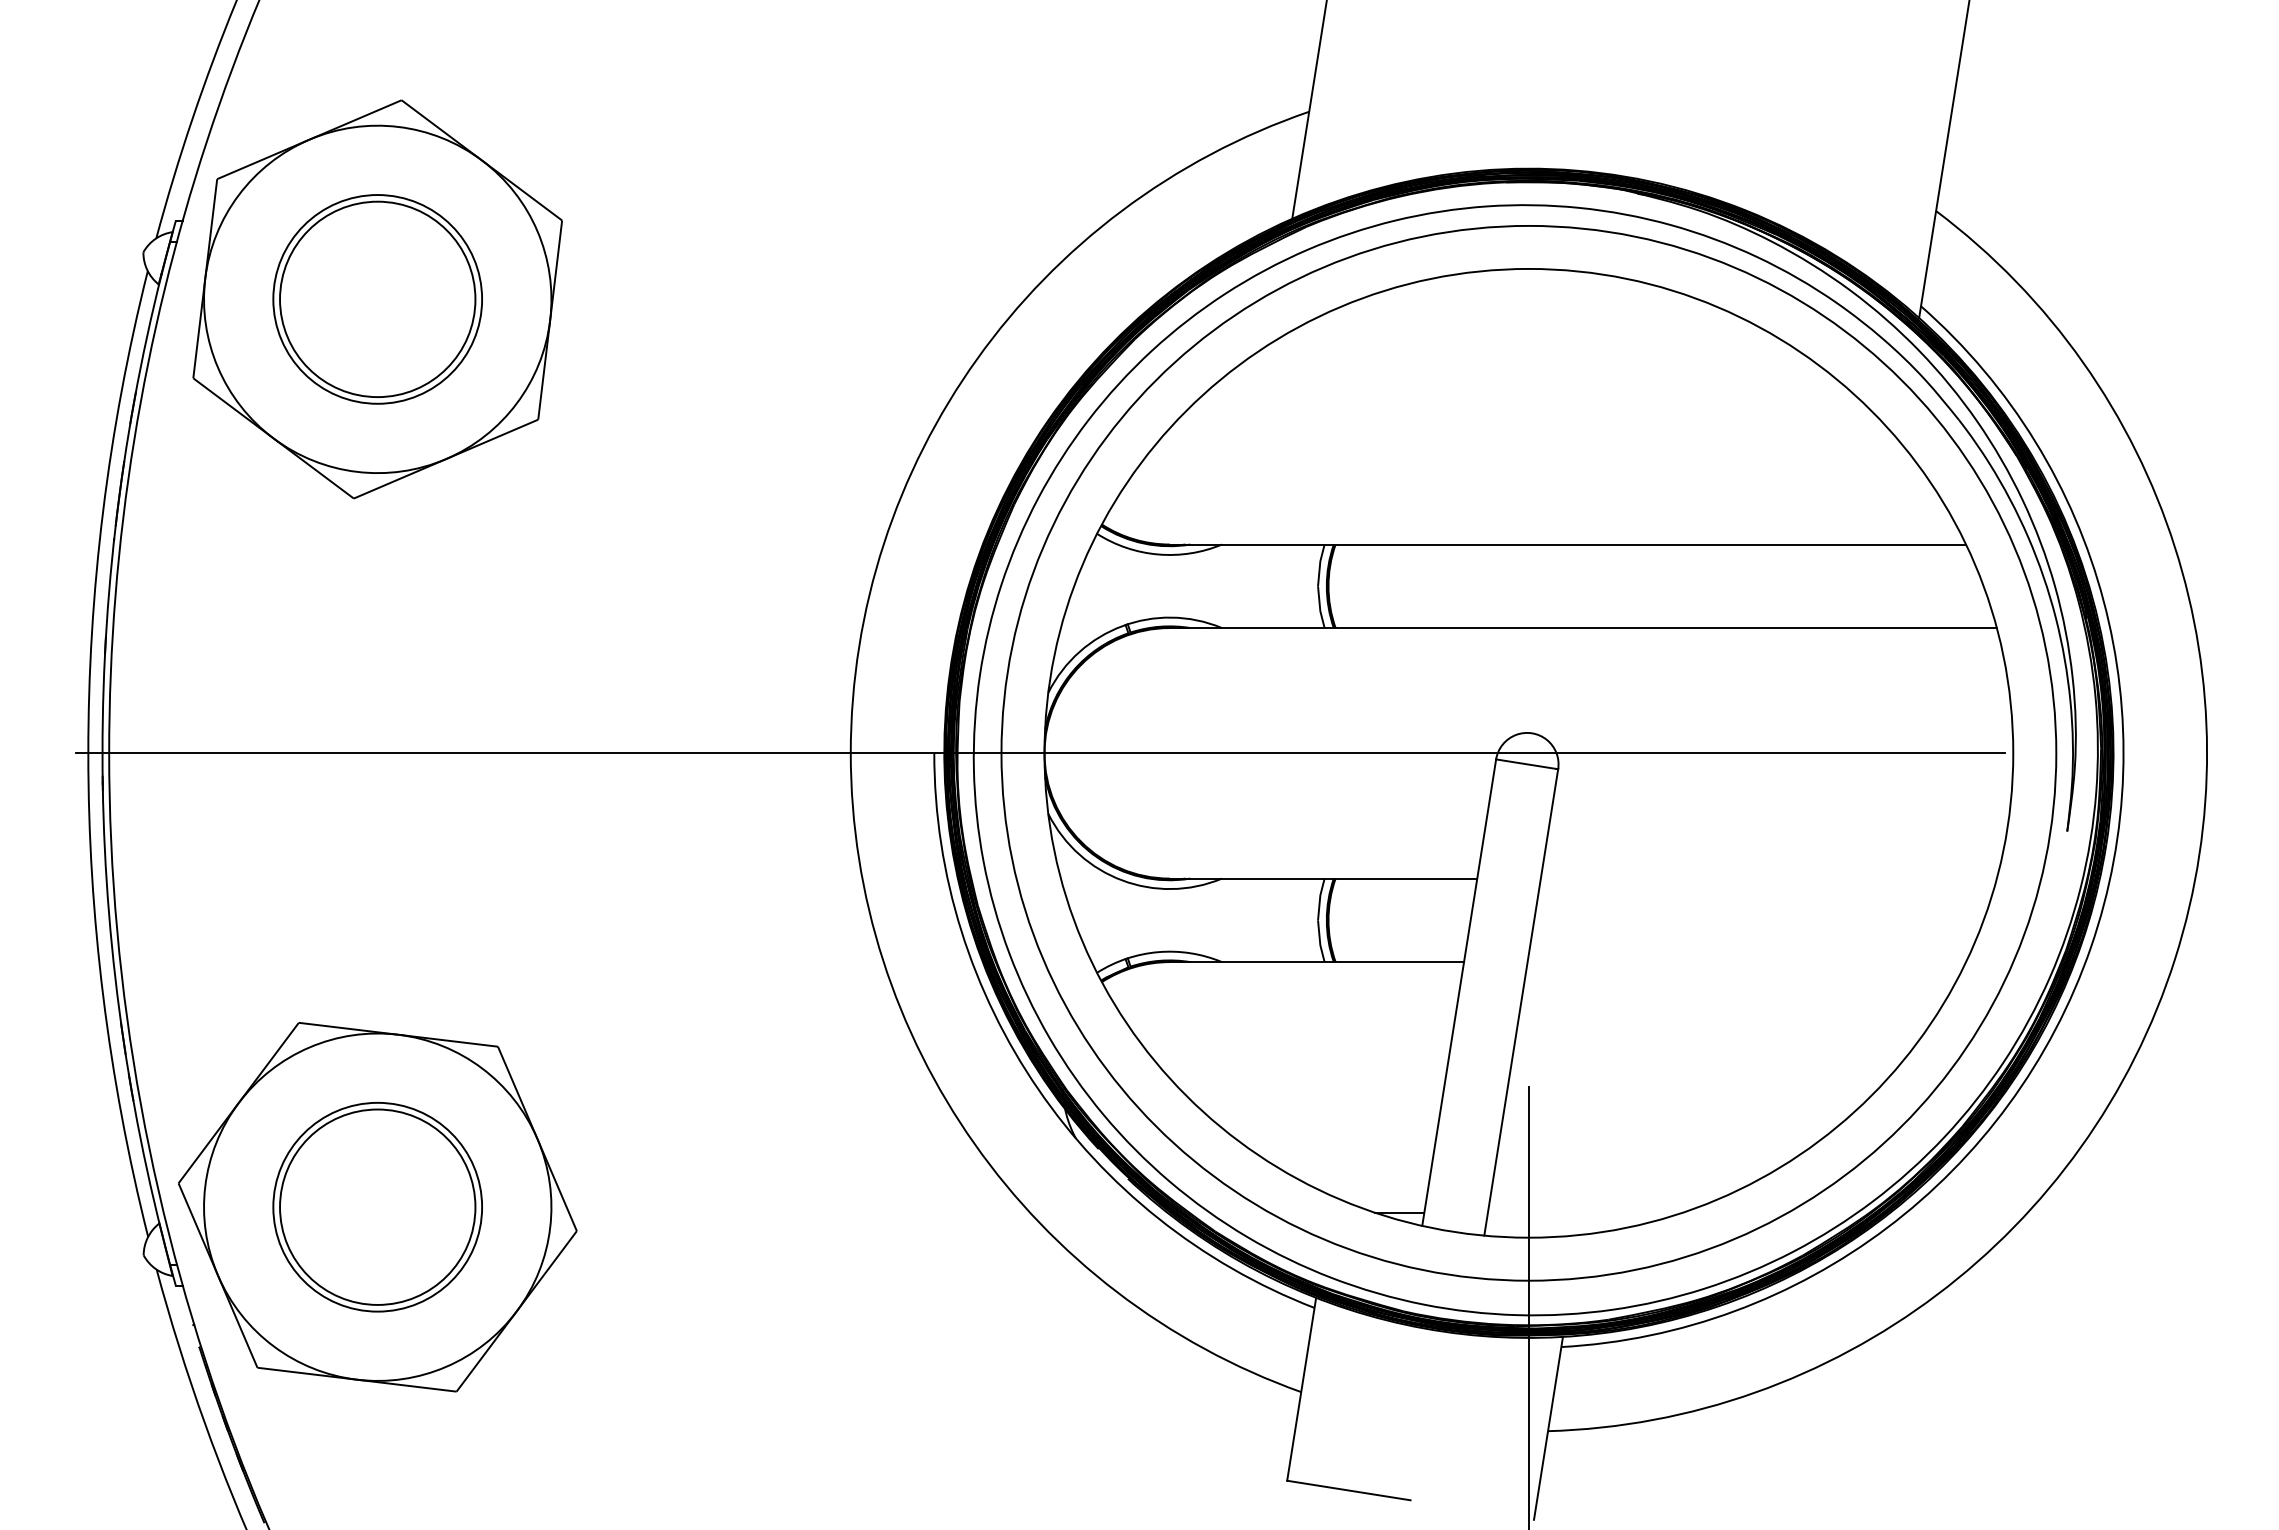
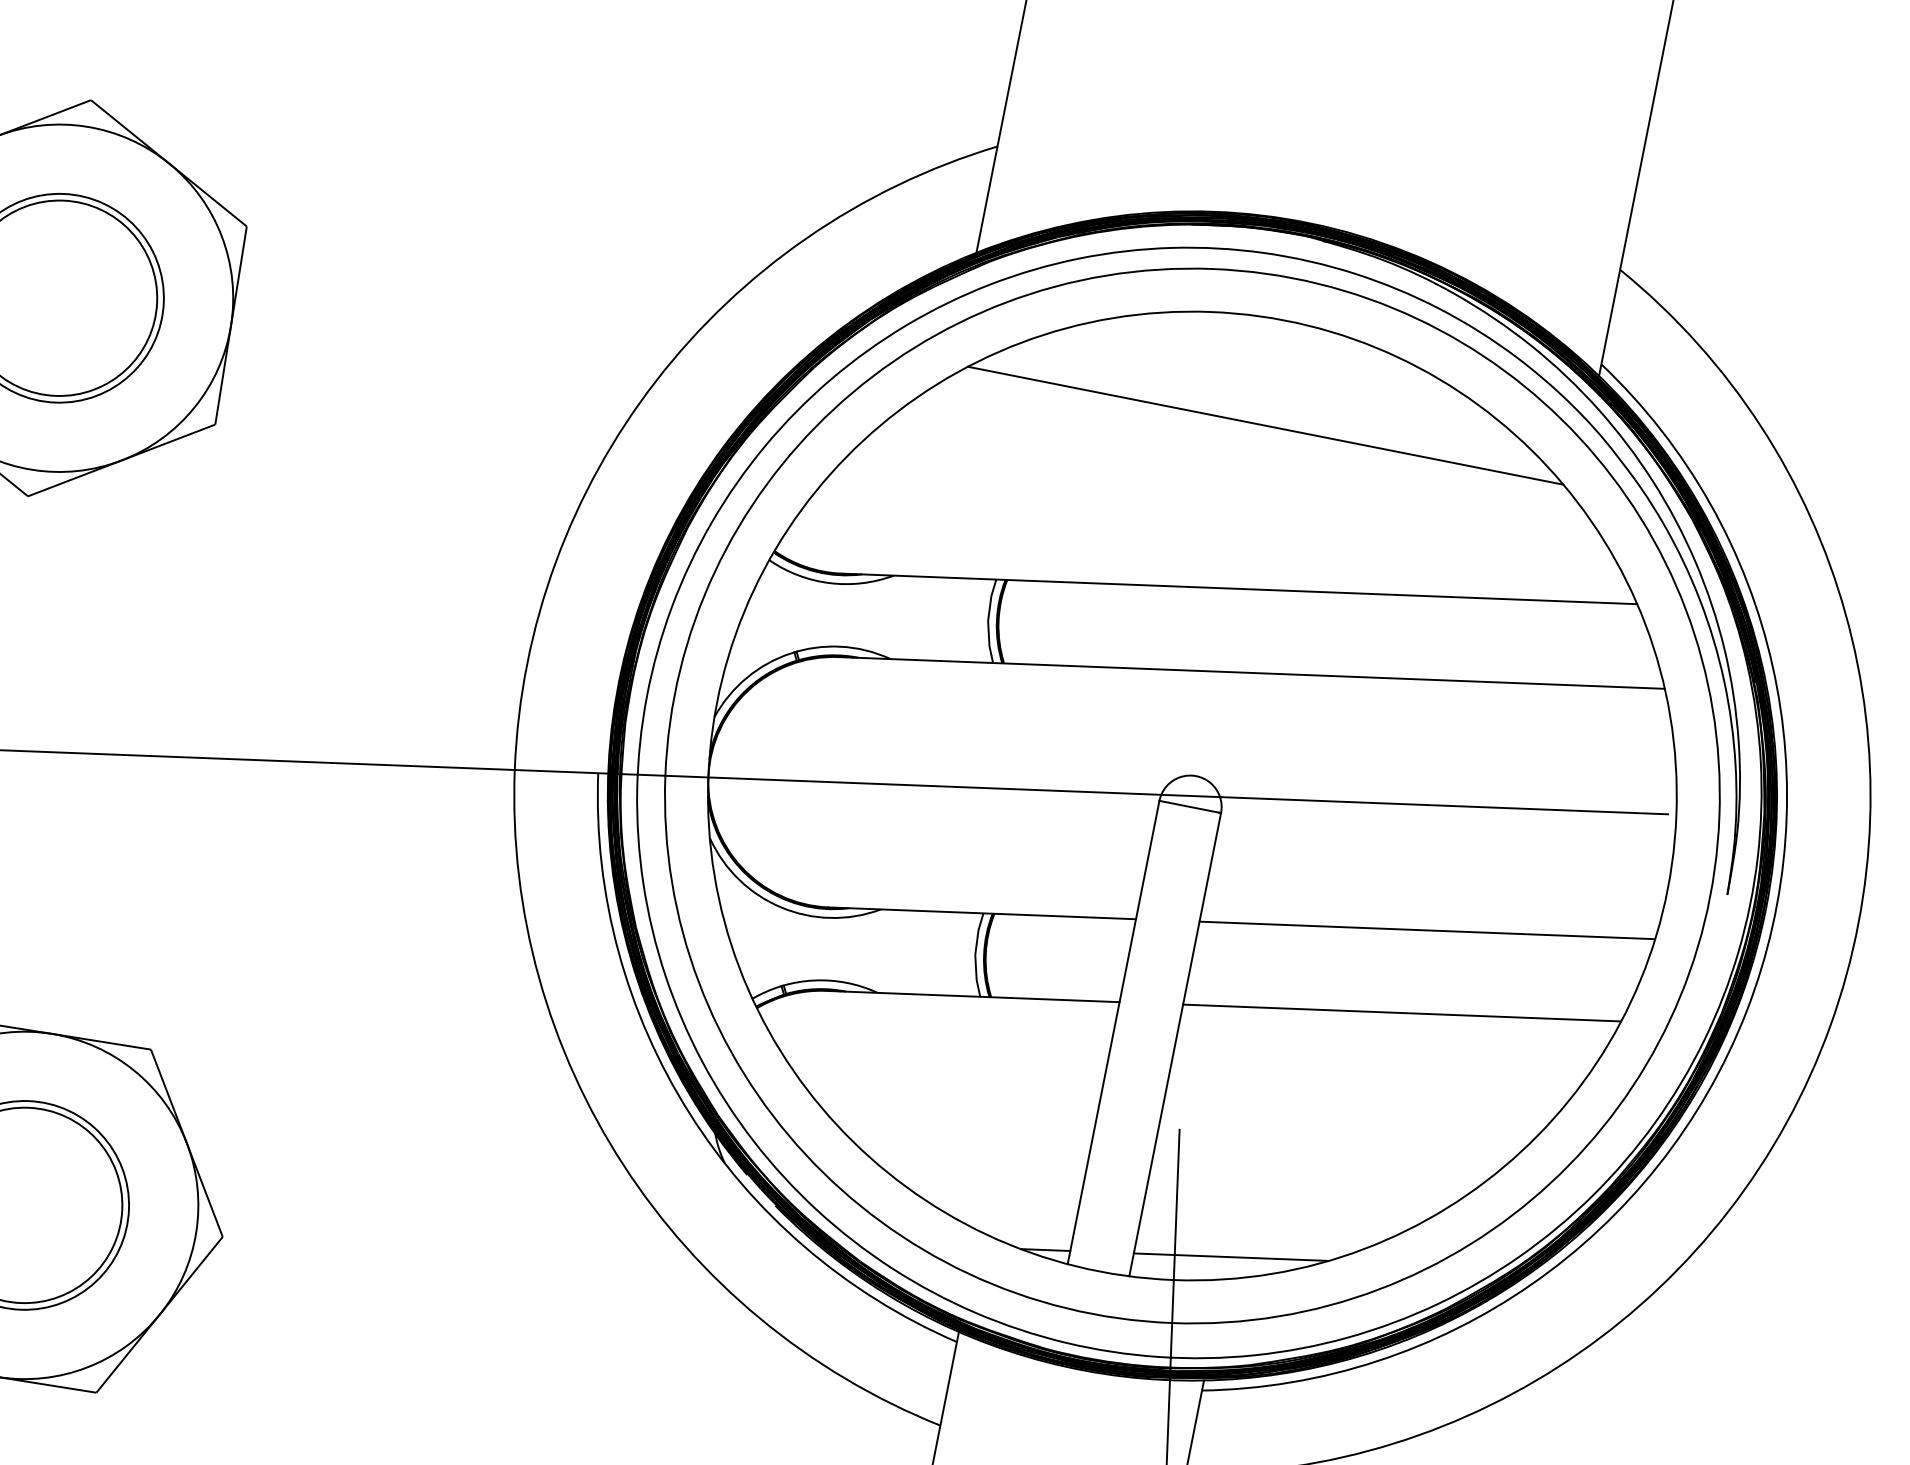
line: (1587, 380) -> (1265, 425), added
line: (1768, 878) -> (1427, 930), added
line: (1746, 962) -> (1401, 1013), added
line: (1584, 1212) -> (1230, 1257), added

